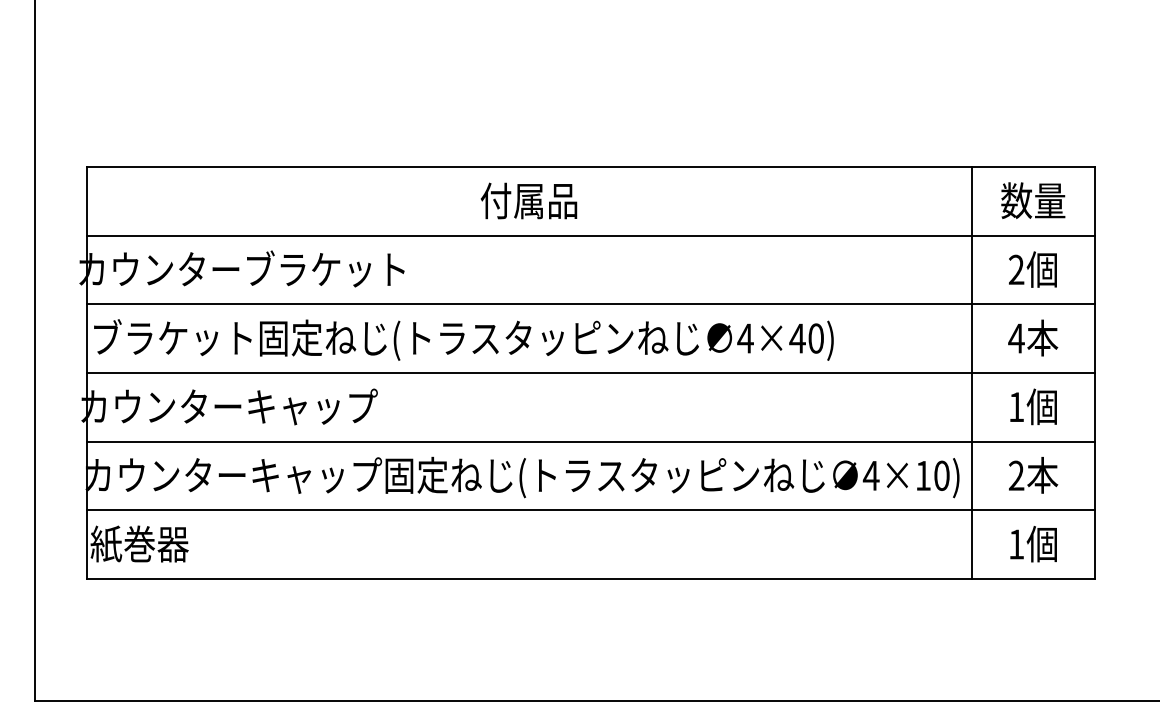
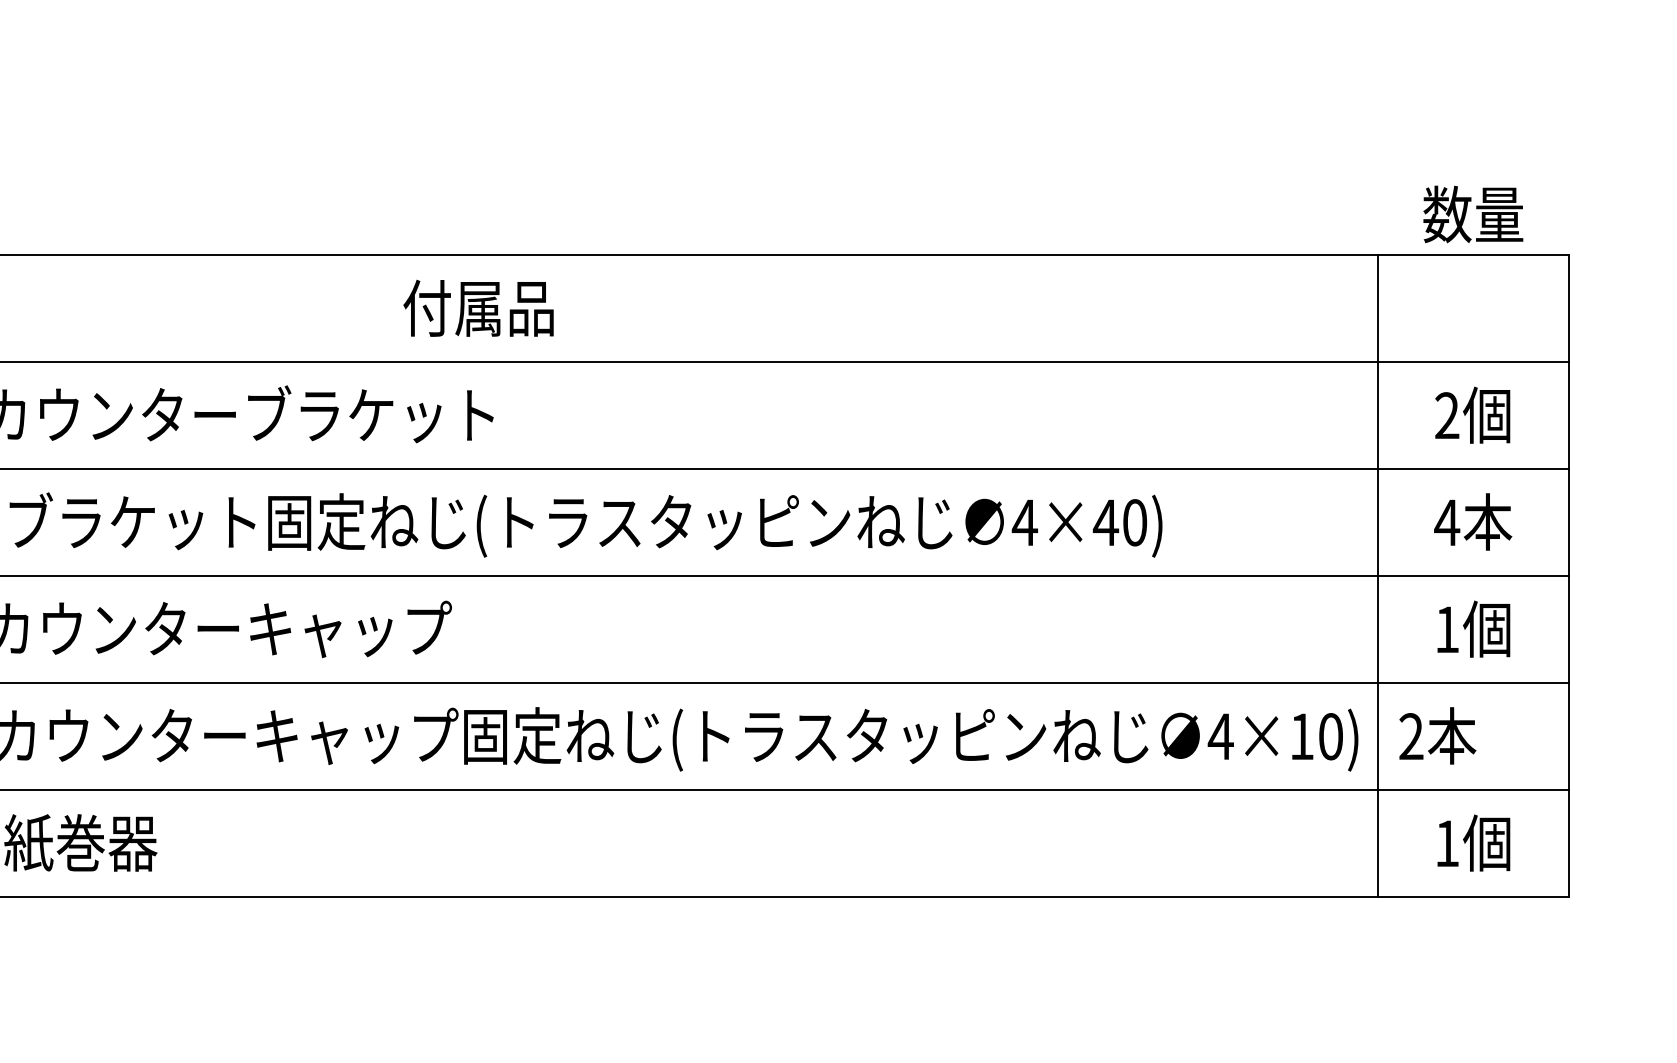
text: (528, 200) -> (477, 307), moved
text: (1033, 200) -> (1473, 214), moved
text: (1033, 475) -> (1437, 736), moved

